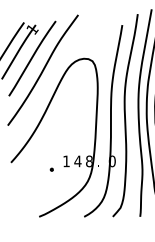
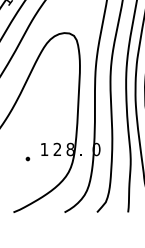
text: (77, 161) -> (56, 149), 4 -> 2

